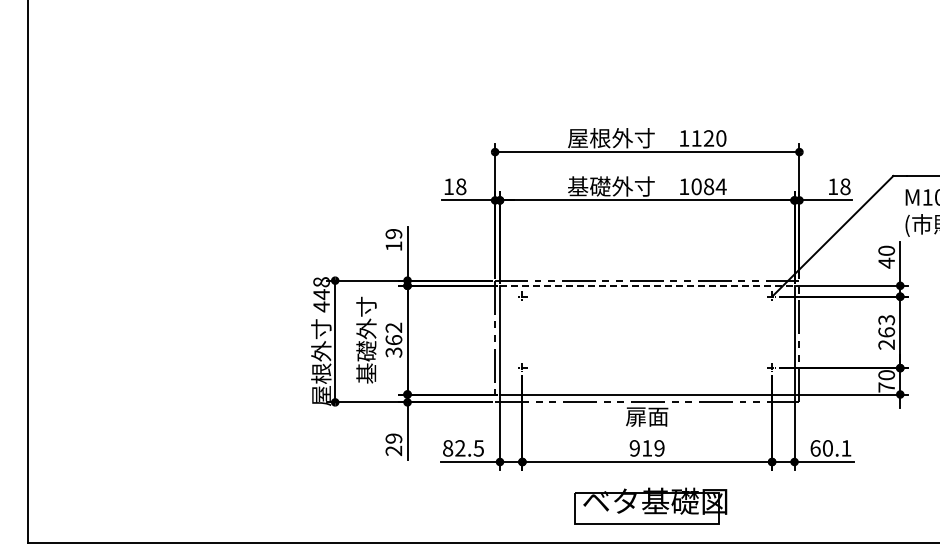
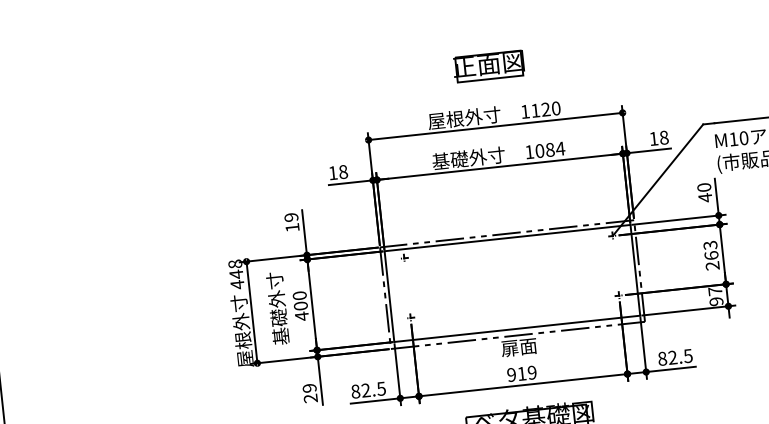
part: (646, 79) -> (488, 65), added
line: (647, 285) -> (507, 237), dashed -> solid
text: (393, 340) -> (300, 306), 362 -> 400
text: (886, 381) -> (715, 296), 70 -> 97
text: (830, 448) -> (675, 357), 60.1 -> 82.5

